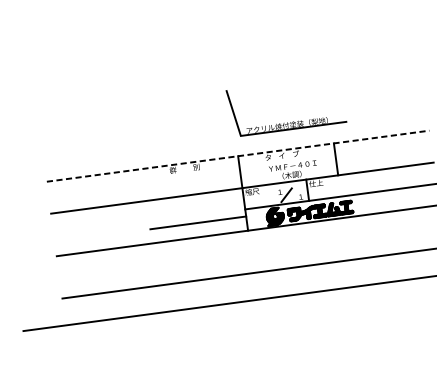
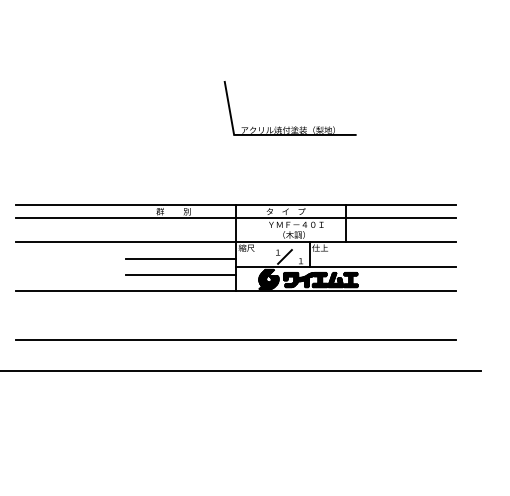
part: (287, 122) -> (289, 126), moved
line: (238, 156) -> (236, 205), dashed -> solid
line: (239, 166) -> (235, 217), added
line: (196, 208) -> (180, 258), added

